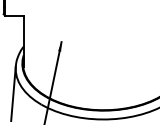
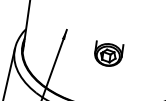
part: (103, 59) -> (108, 54), added

